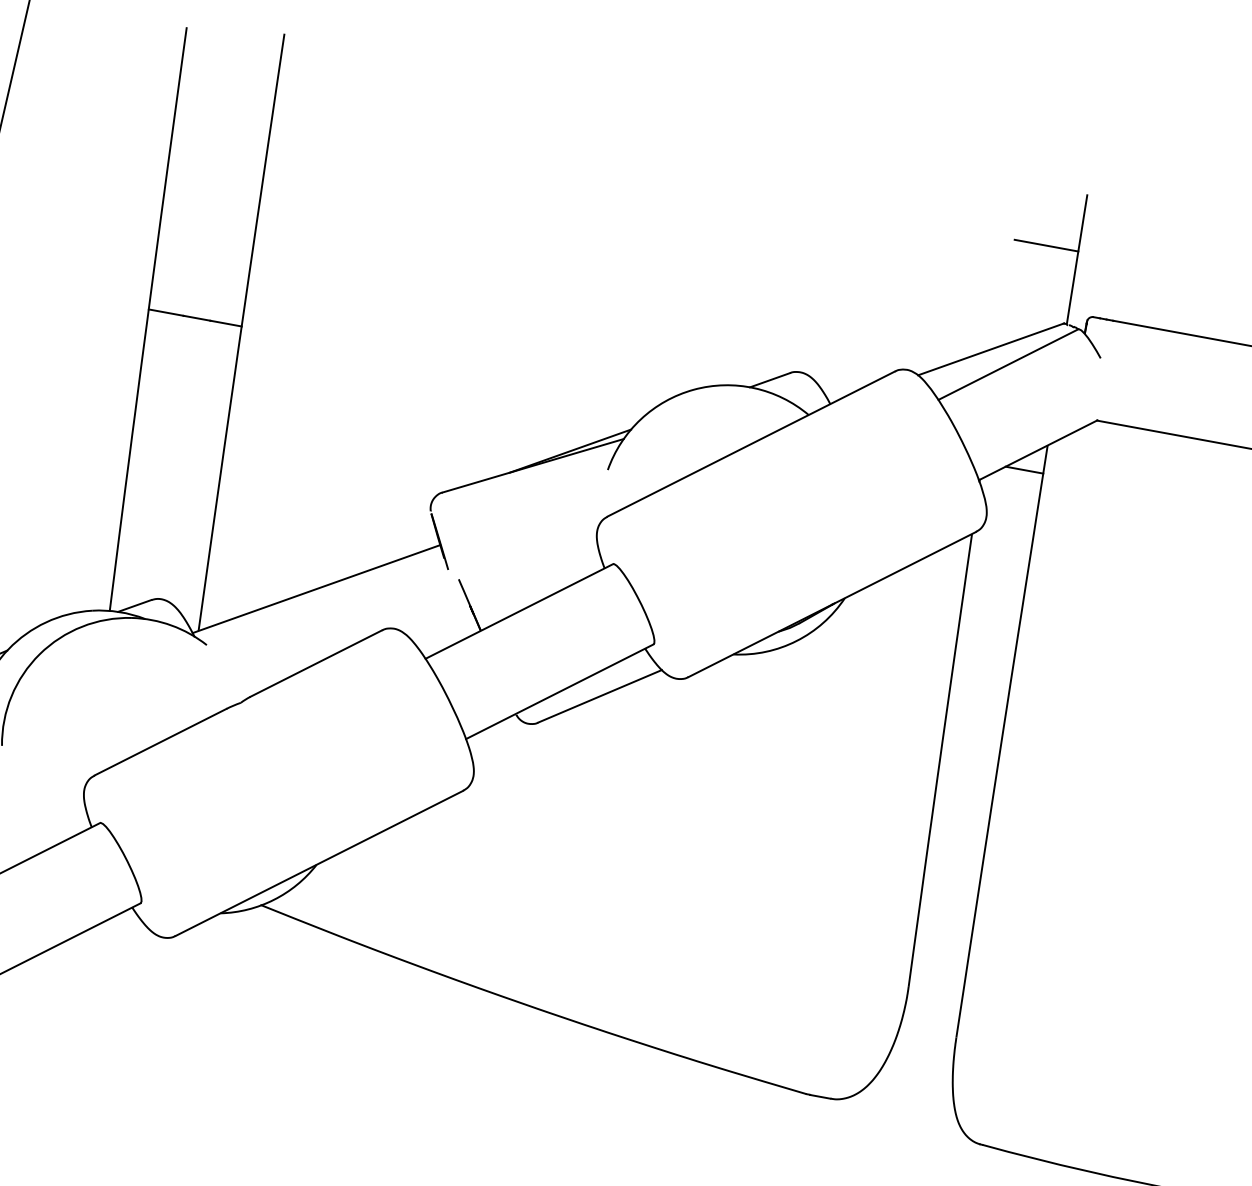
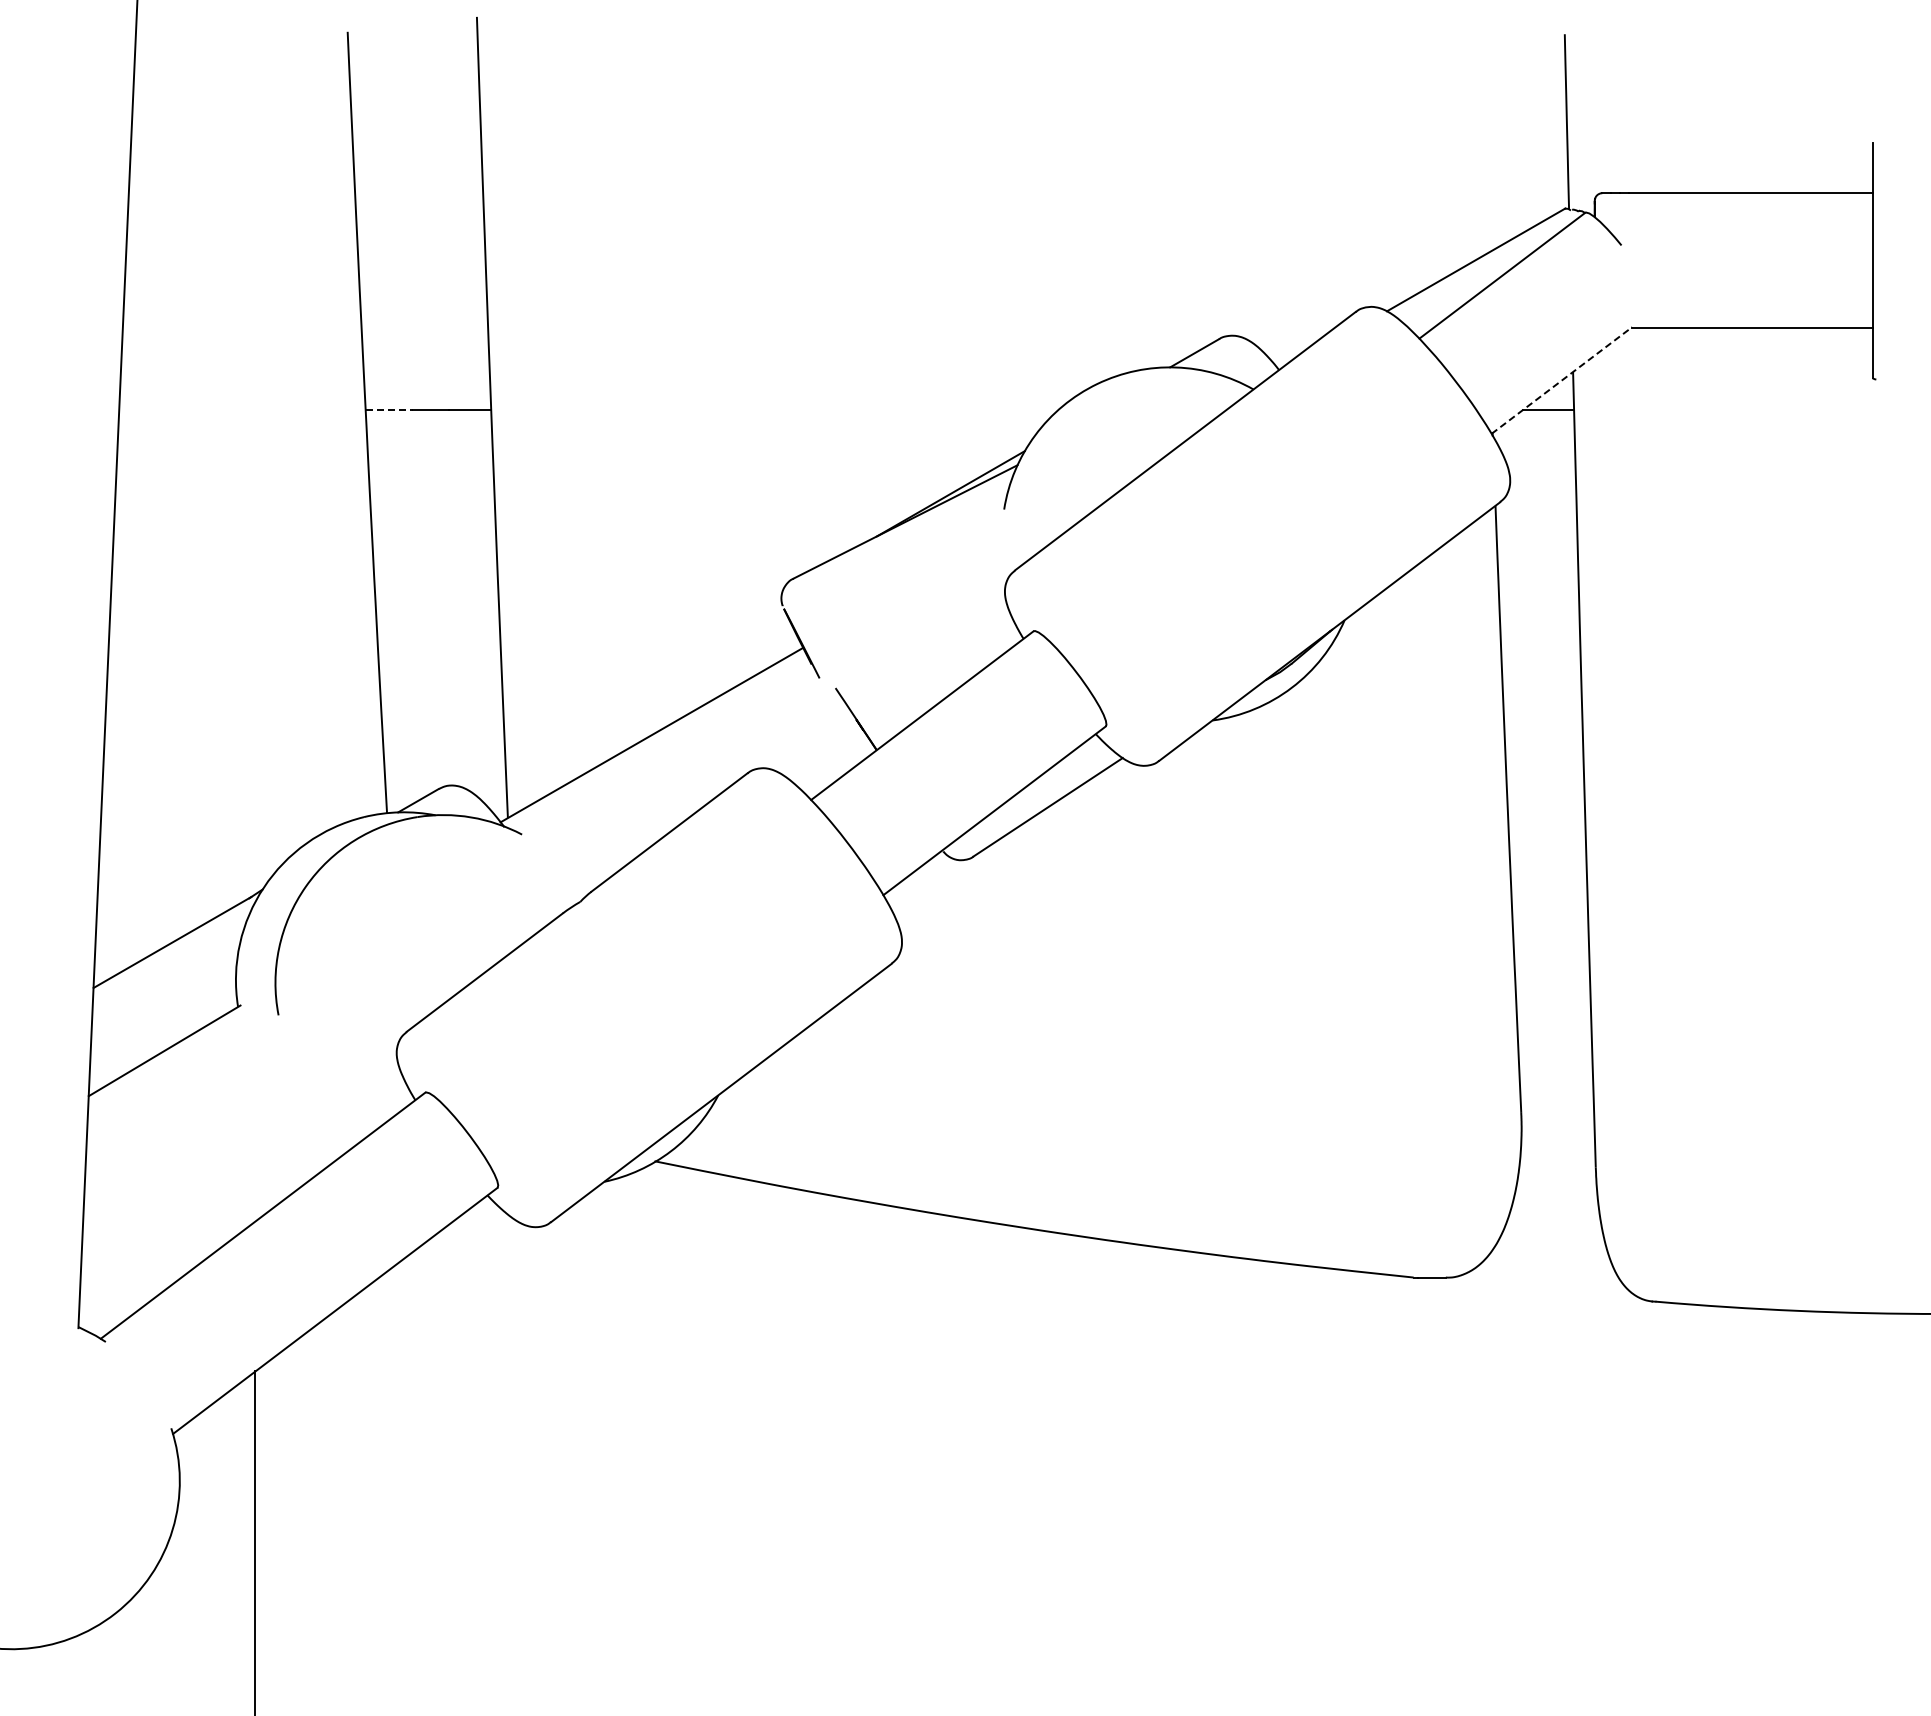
line: (1046, 245) -> (1523, 111), removed
line: (166, 312) -> (389, 409), solid -> dashed
line: (1038, 450) -> (1562, 380), solid -> dashed

